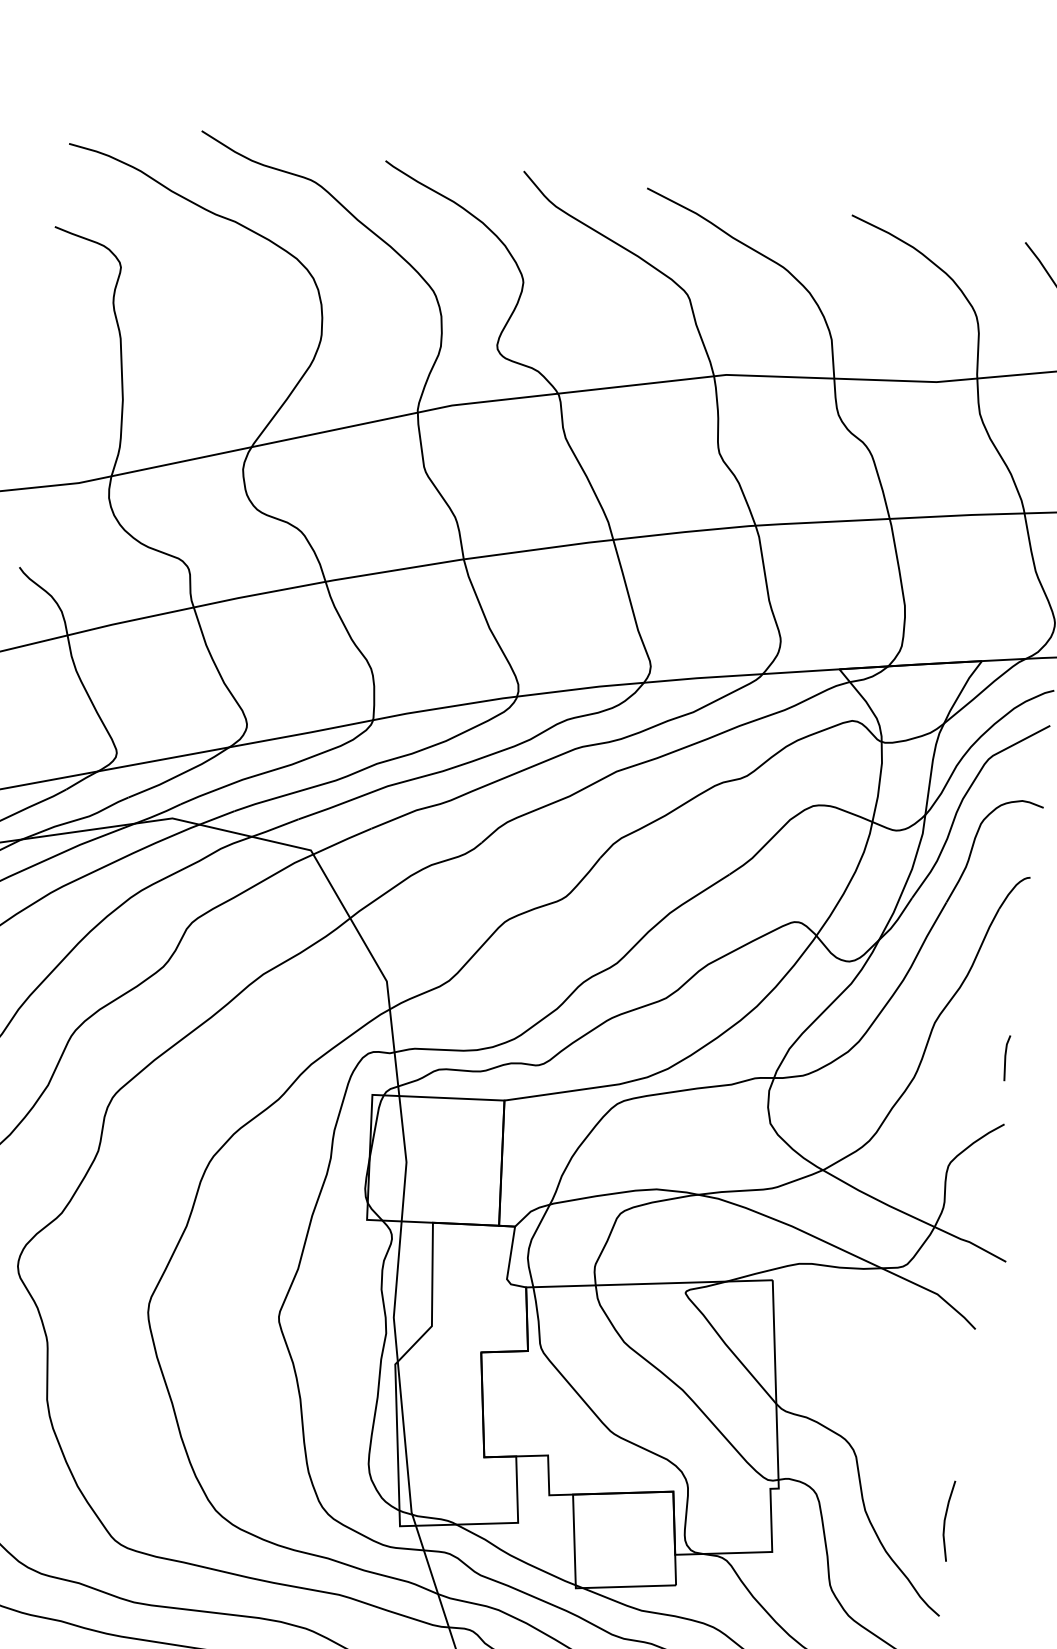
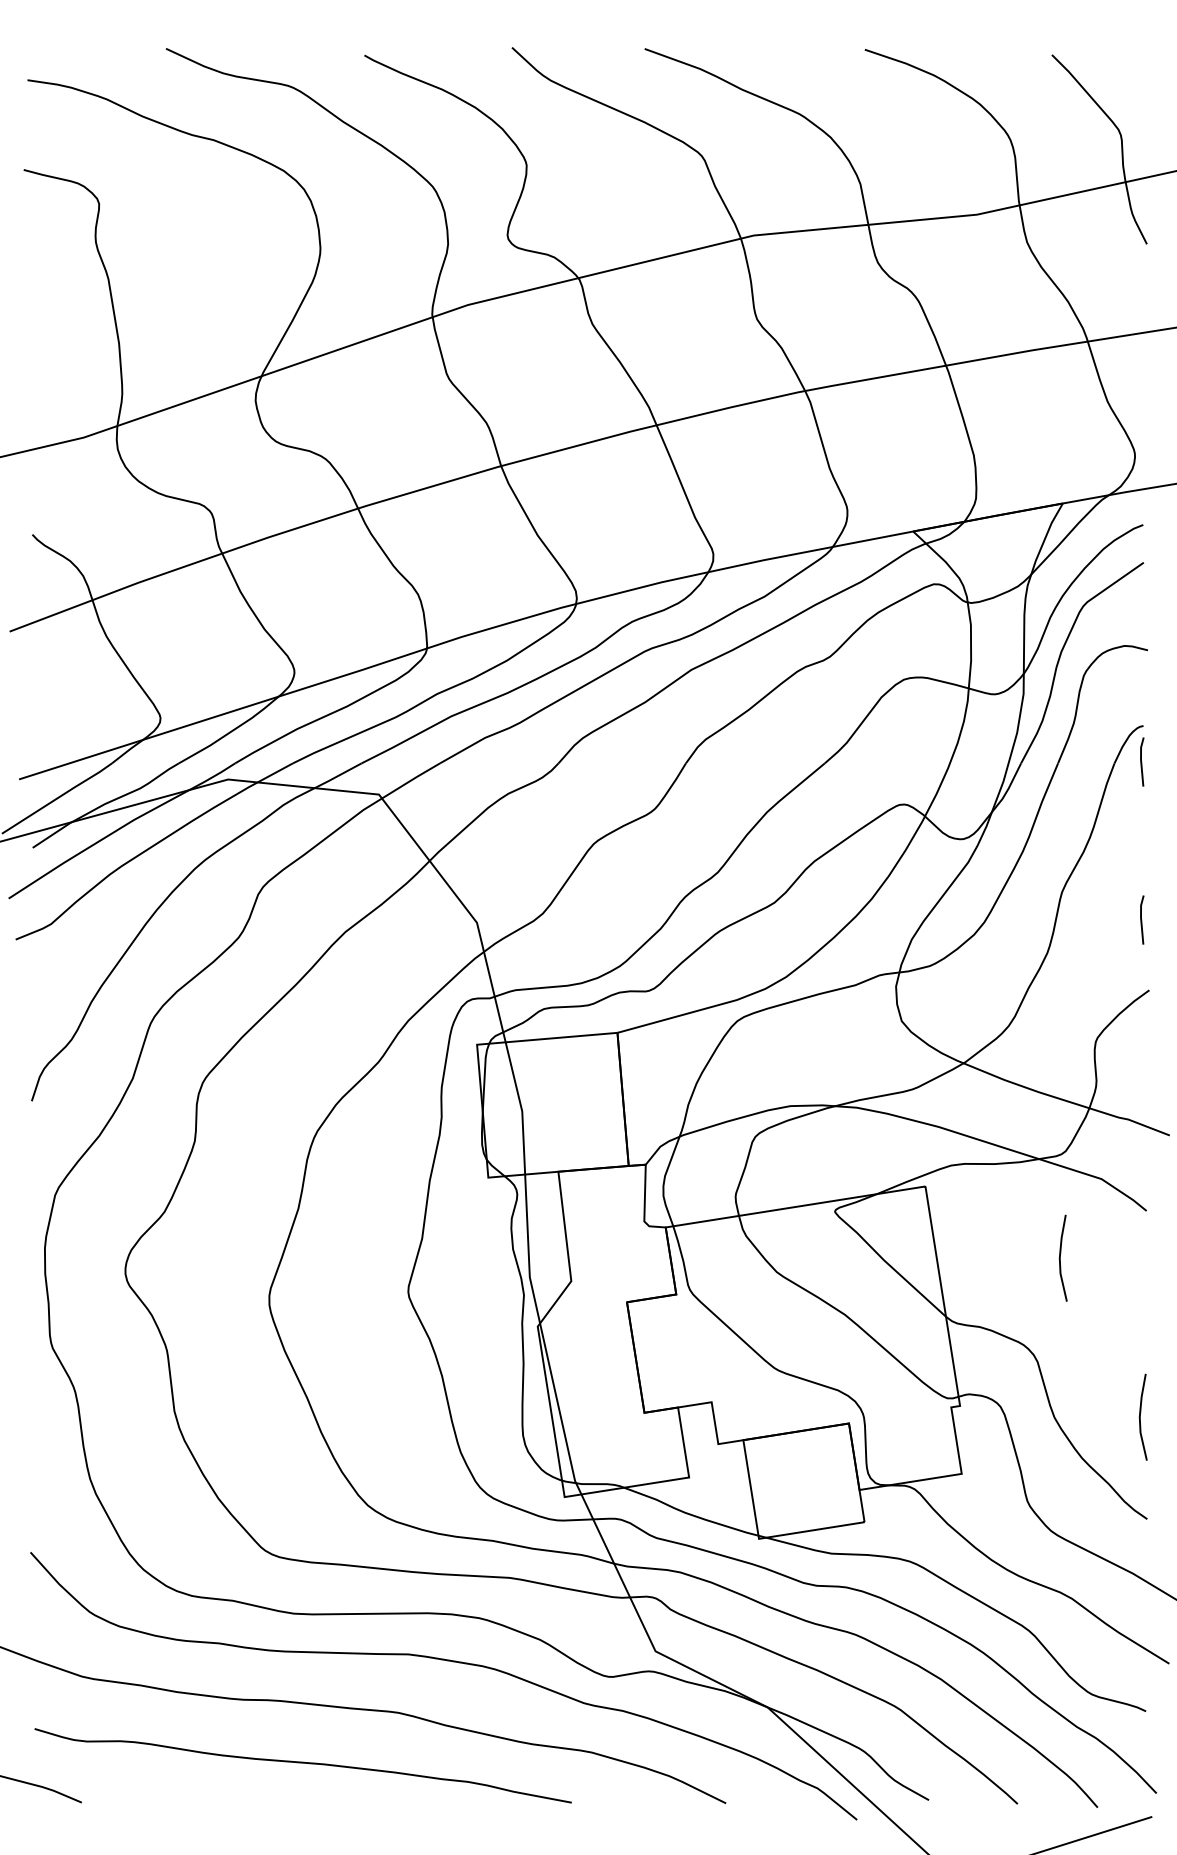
line: (1025, 910) -> (1142, 761), added
line: (889, 1362) -> (1060, 1257), added

